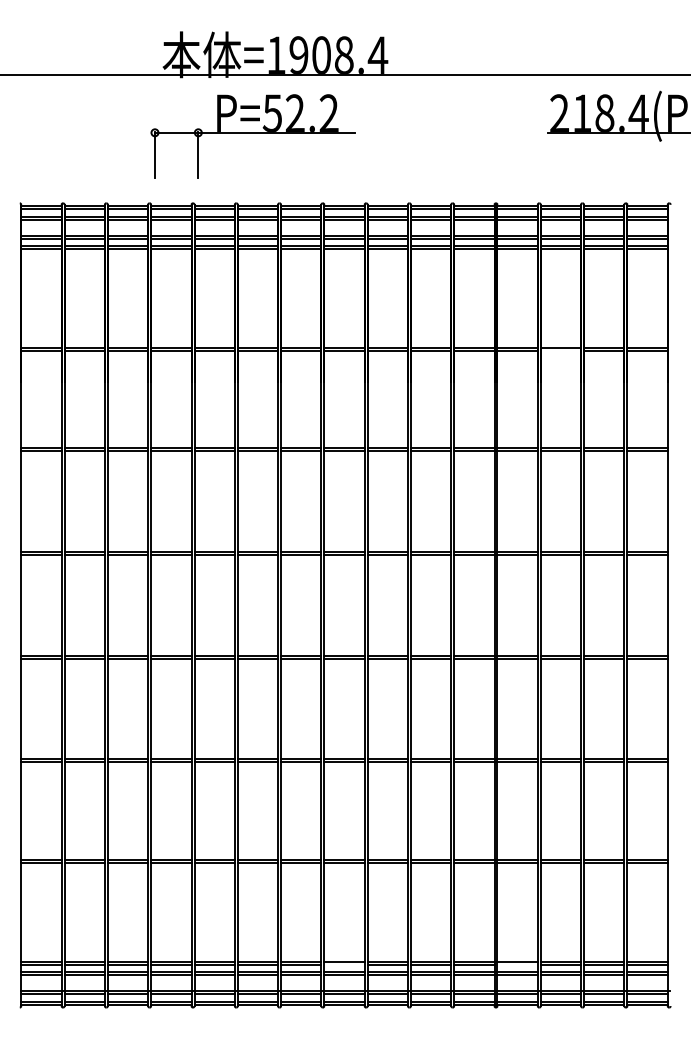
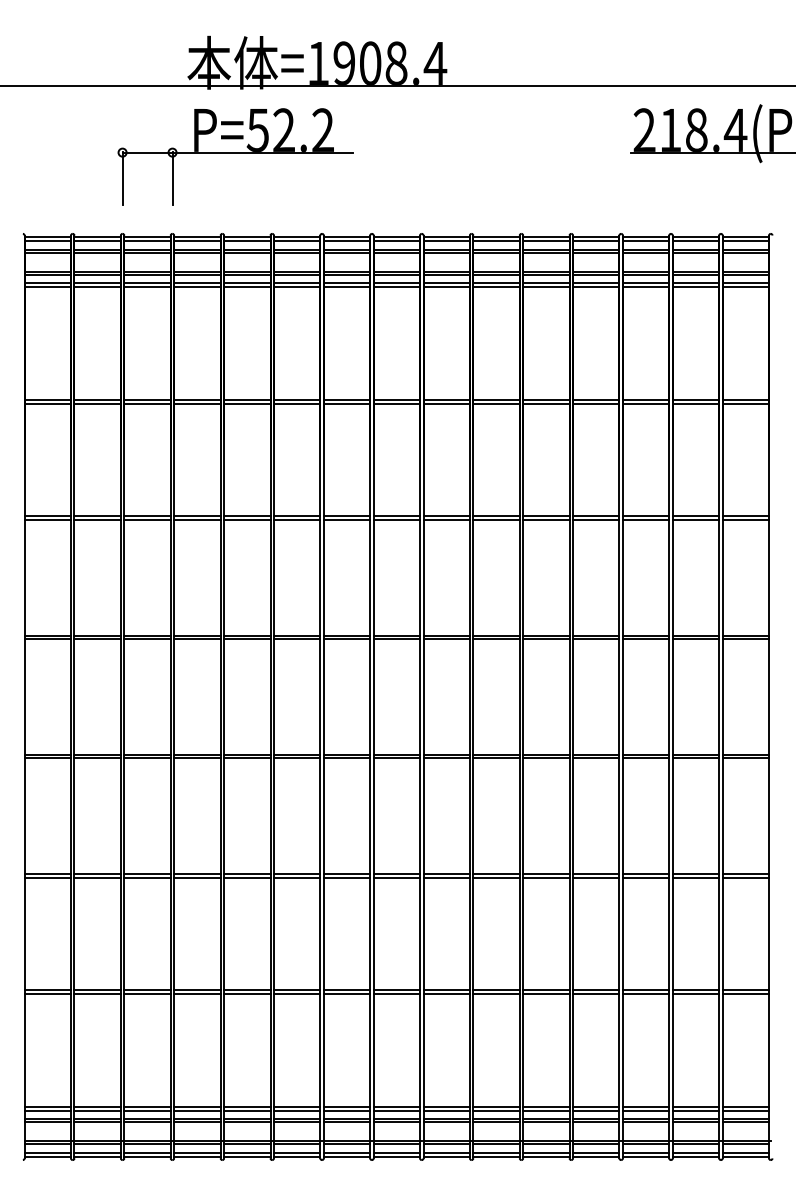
part: (253, 136) -> (235, 156), moved
line: (560, 350) -> (645, 403), added
line: (344, 964) -> (396, 1110), added
line: (517, 964) -> (596, 1110), added

